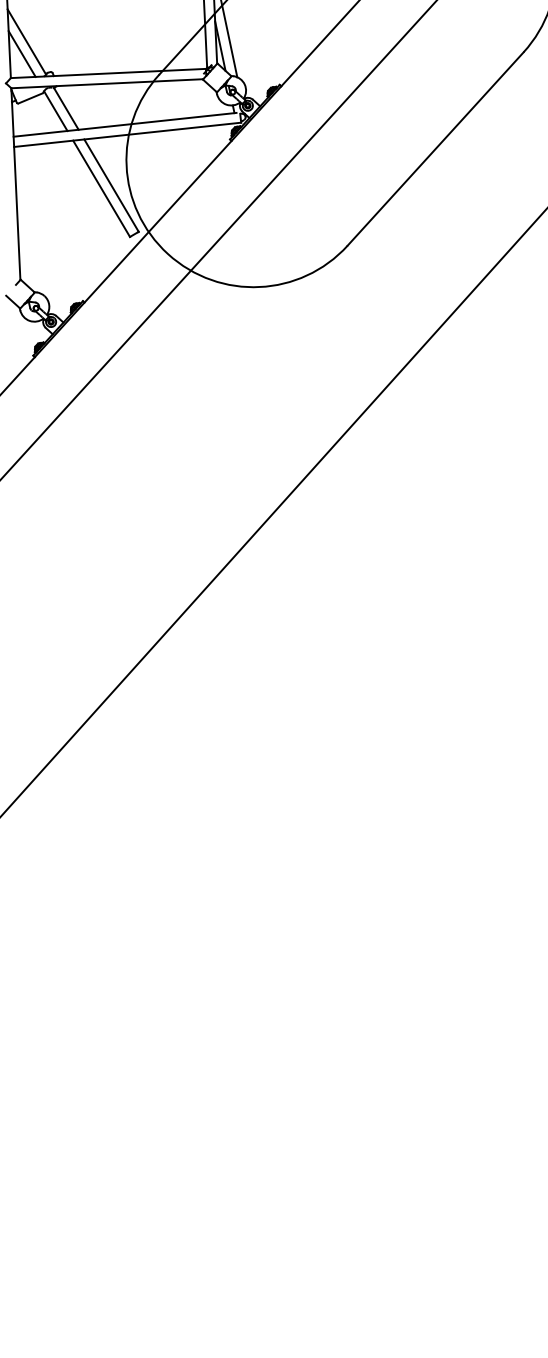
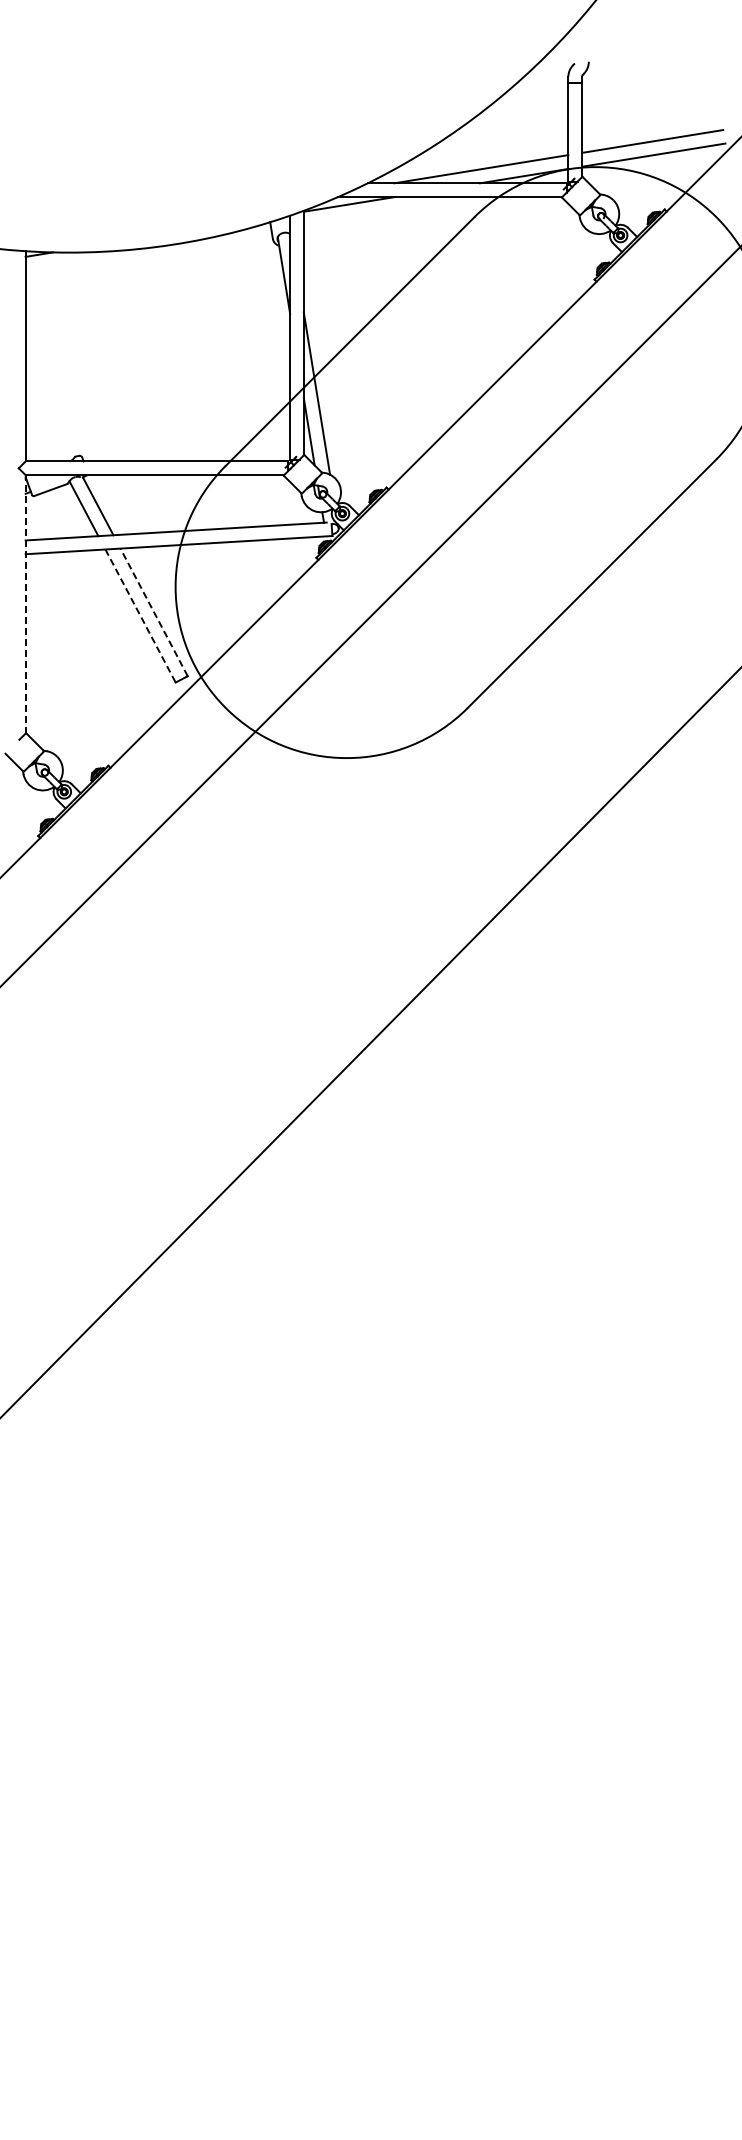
line: (26, 41) -> (49, 413), removed
line: (22, 53) -> (42, 429), removed
line: (15, 183) -> (25, 603), solid -> dashed
line: (111, 184) -> (153, 611), solid -> dashed
line: (101, 189) -> (140, 616), solid -> dashed

